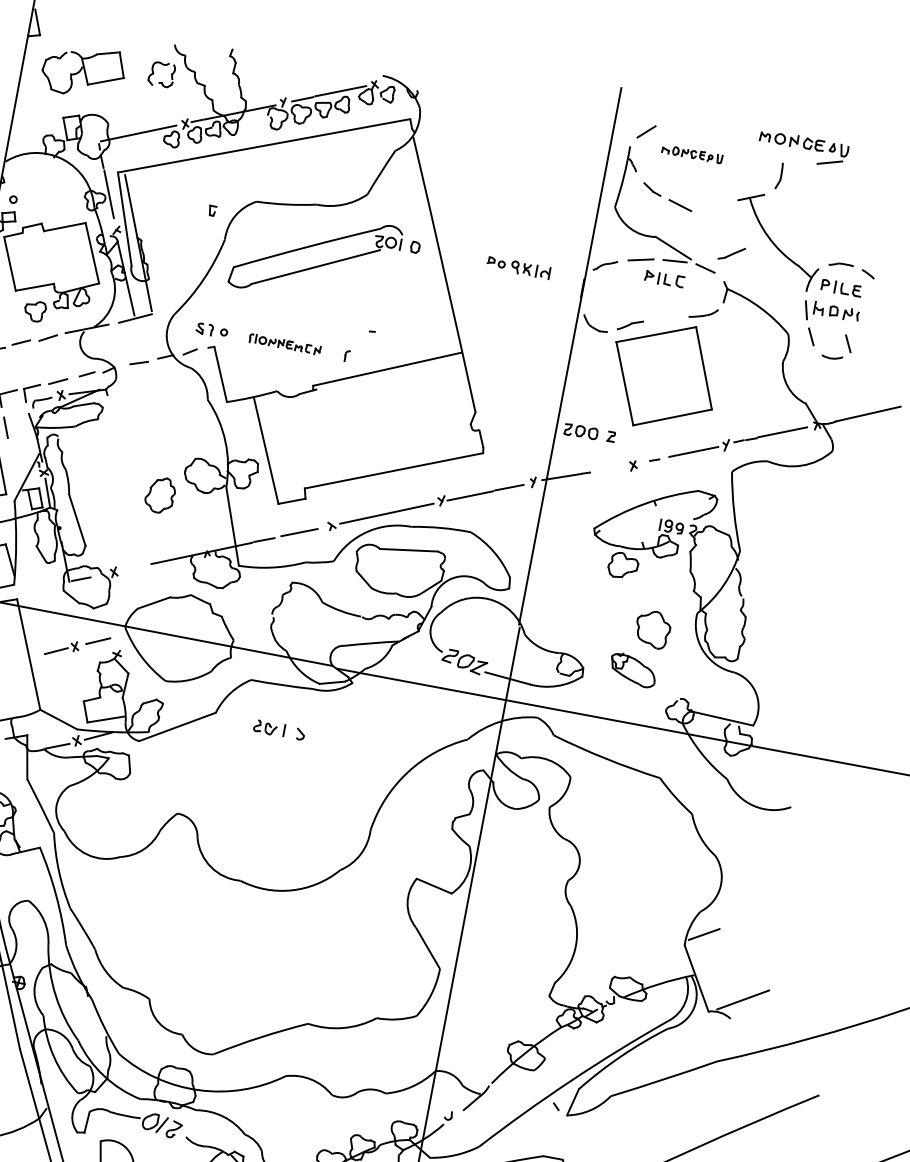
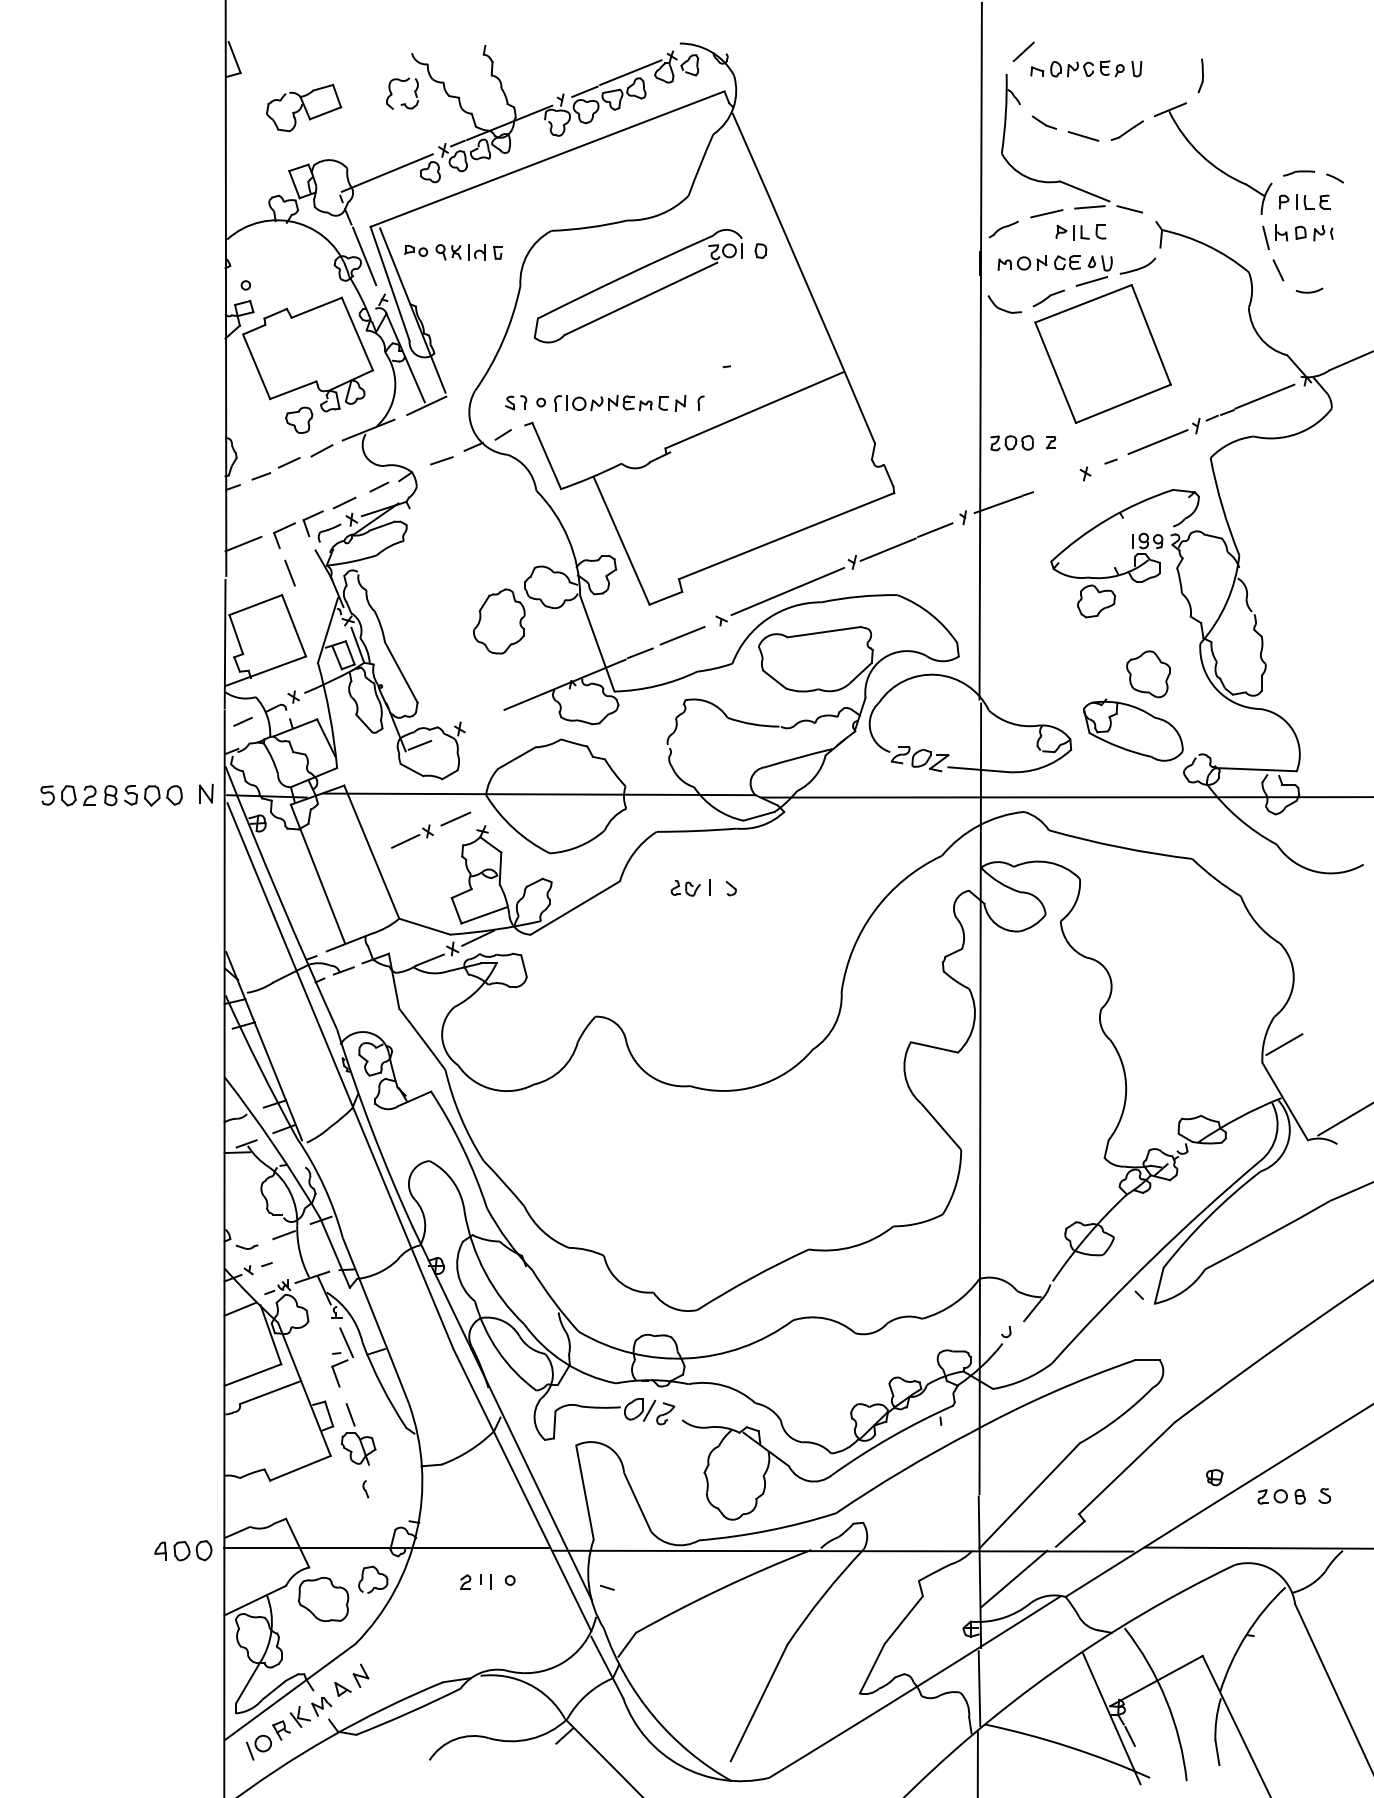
part: (84, 70) -> (304, 107), size x0.71
part: (802, 148) -> (1054, 270), moved
part: (692, 153) -> (1086, 68), size x1.43
part: (731, 253) -> (1126, 130), moved
part: (518, 267) -> (444, 252), moved
part: (285, 343) -> (620, 402), size x1.43
line: (848, 343) -> (1326, 270), removed
part: (160, 495) -> (499, 621), size x1.43
part: (633, 669) -> (1133, 729), size x1.67

